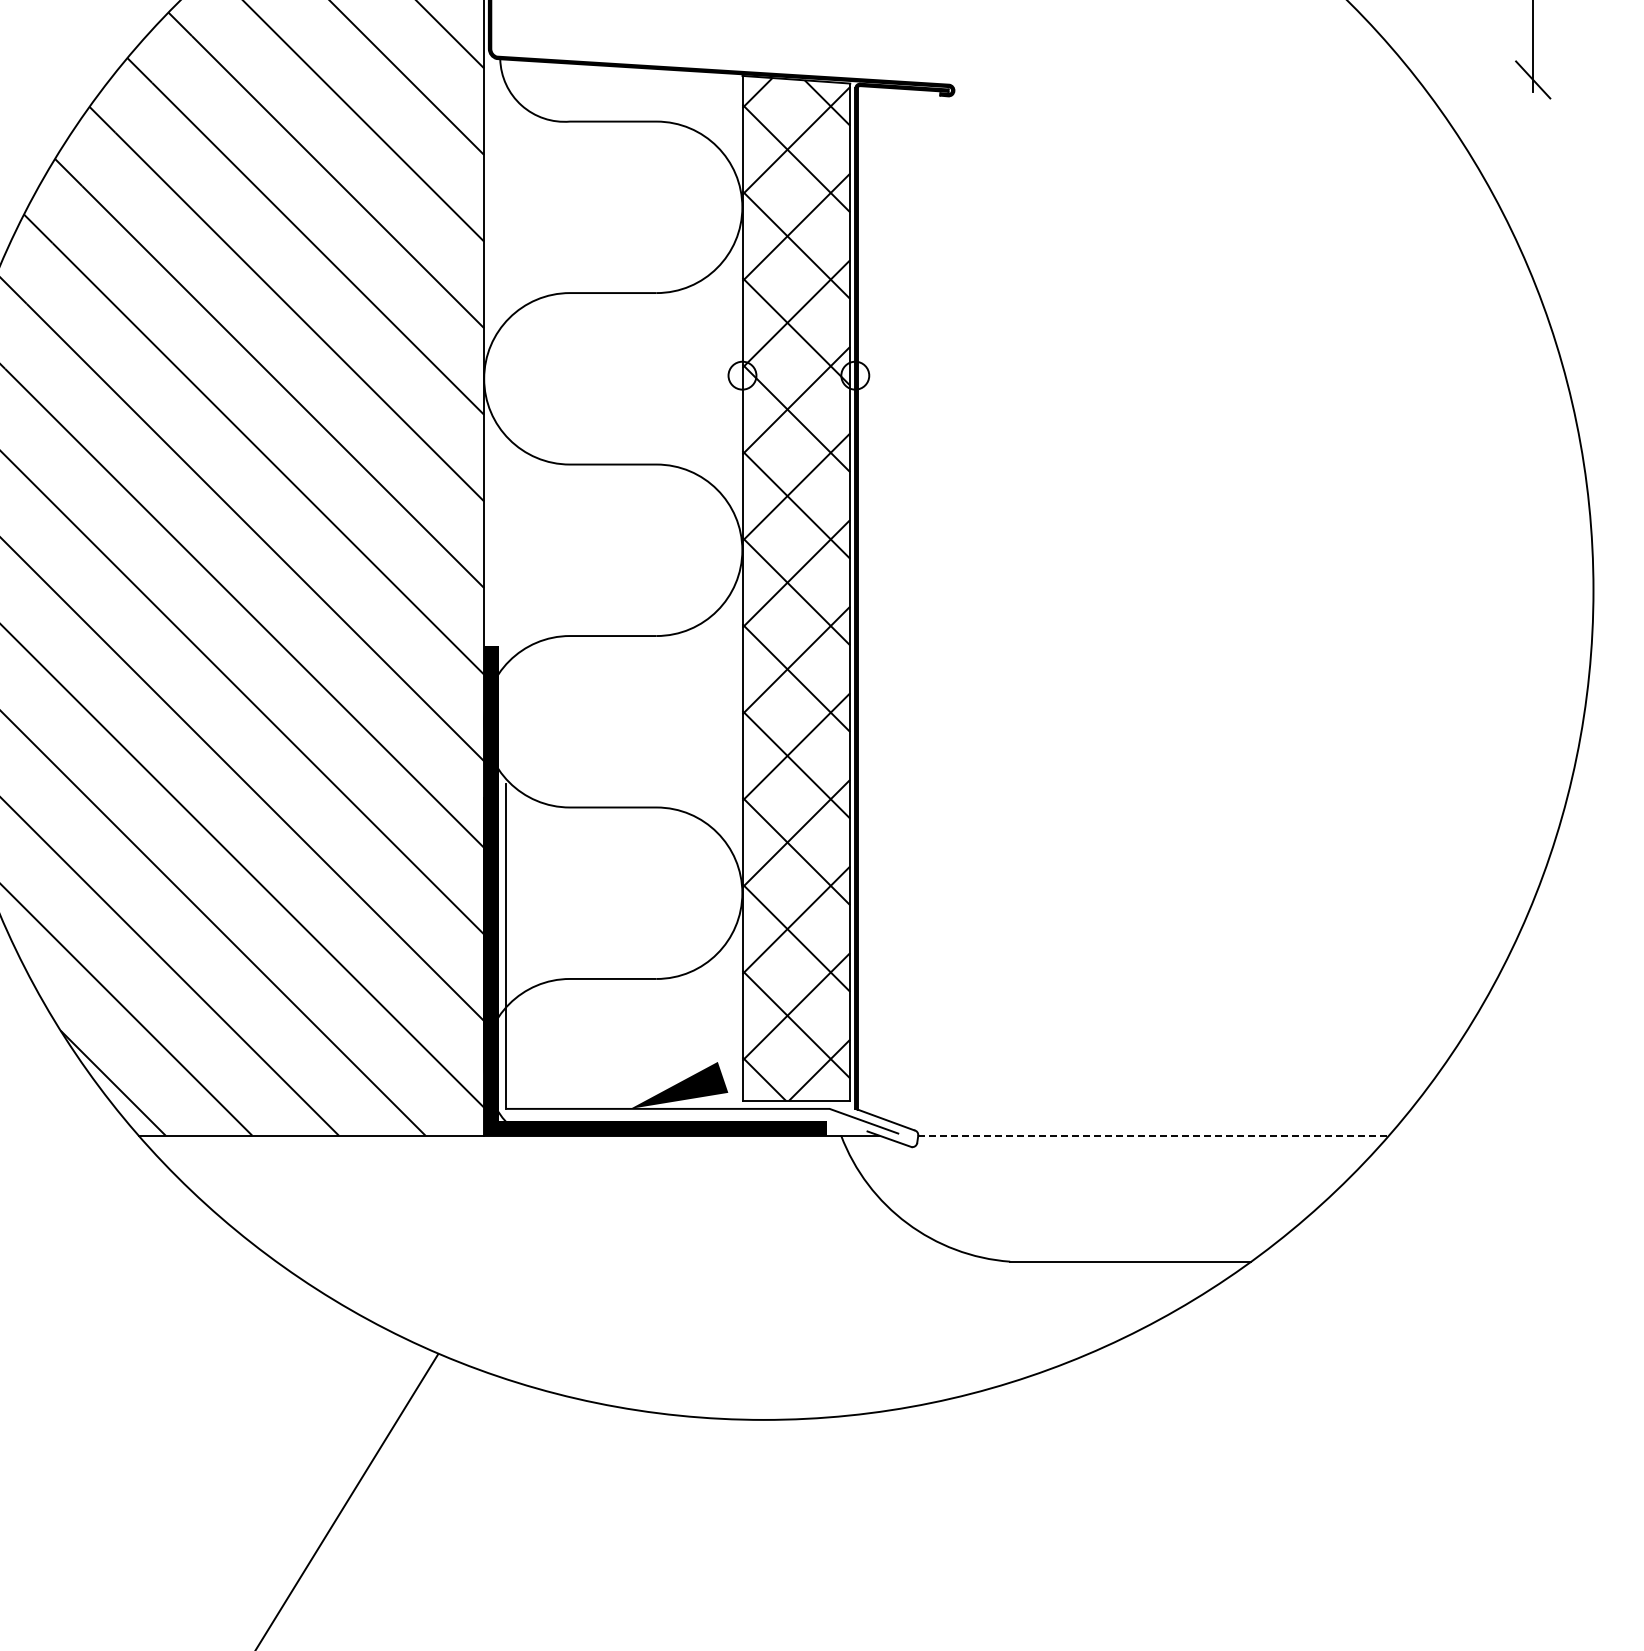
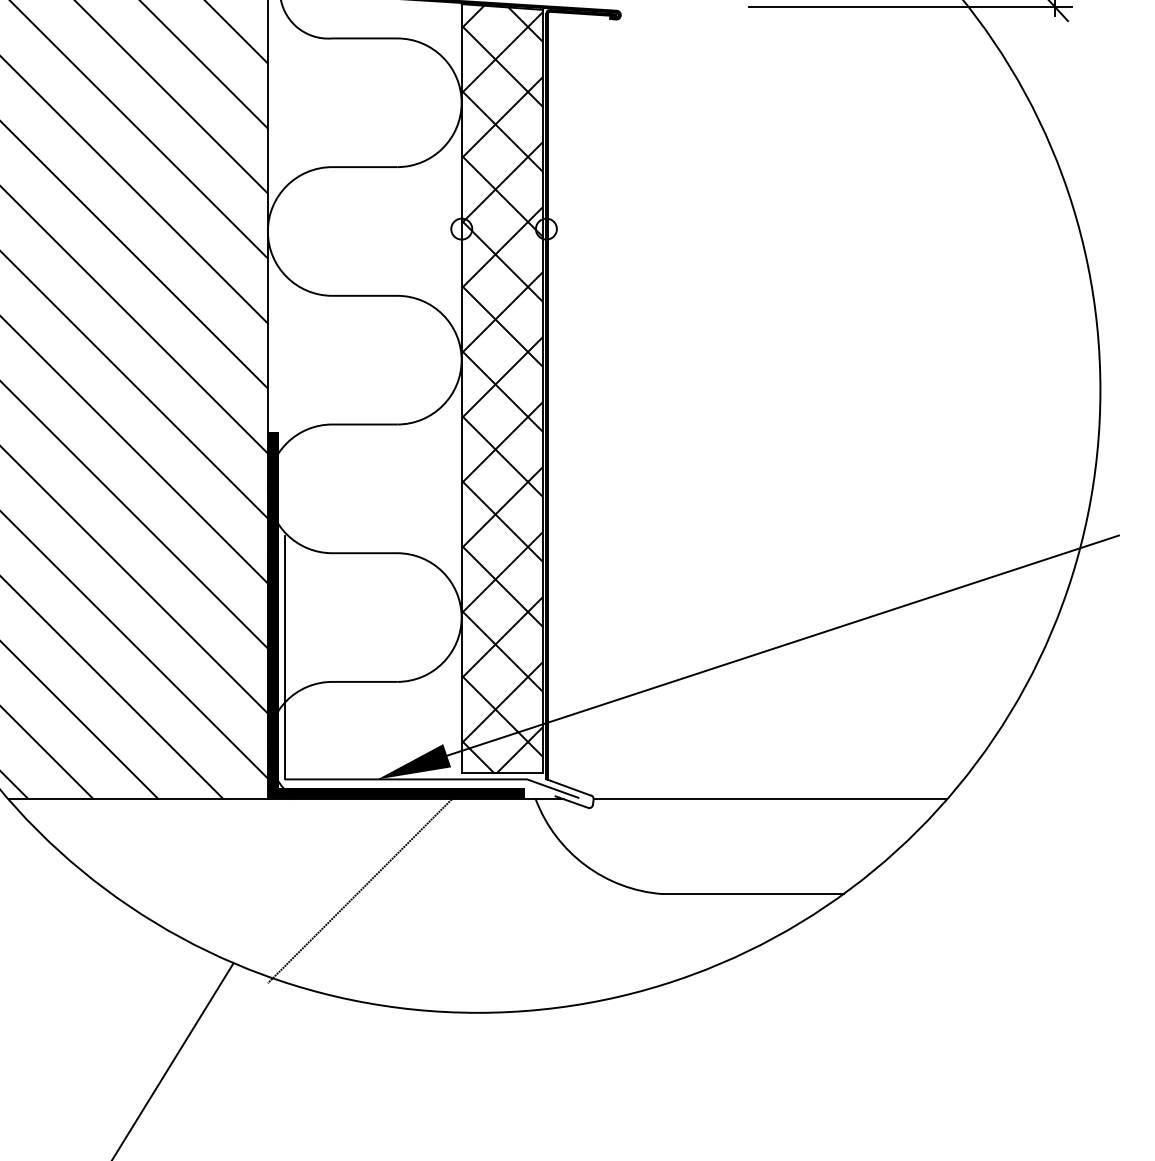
line: (1339, 79) -> (909, 6), added
line: (1170, 930) -> (782, 645), added
line: (1154, 1135) -> (770, 799), dashed -> solid
line: (606, 1257) -> (359, 890), added

